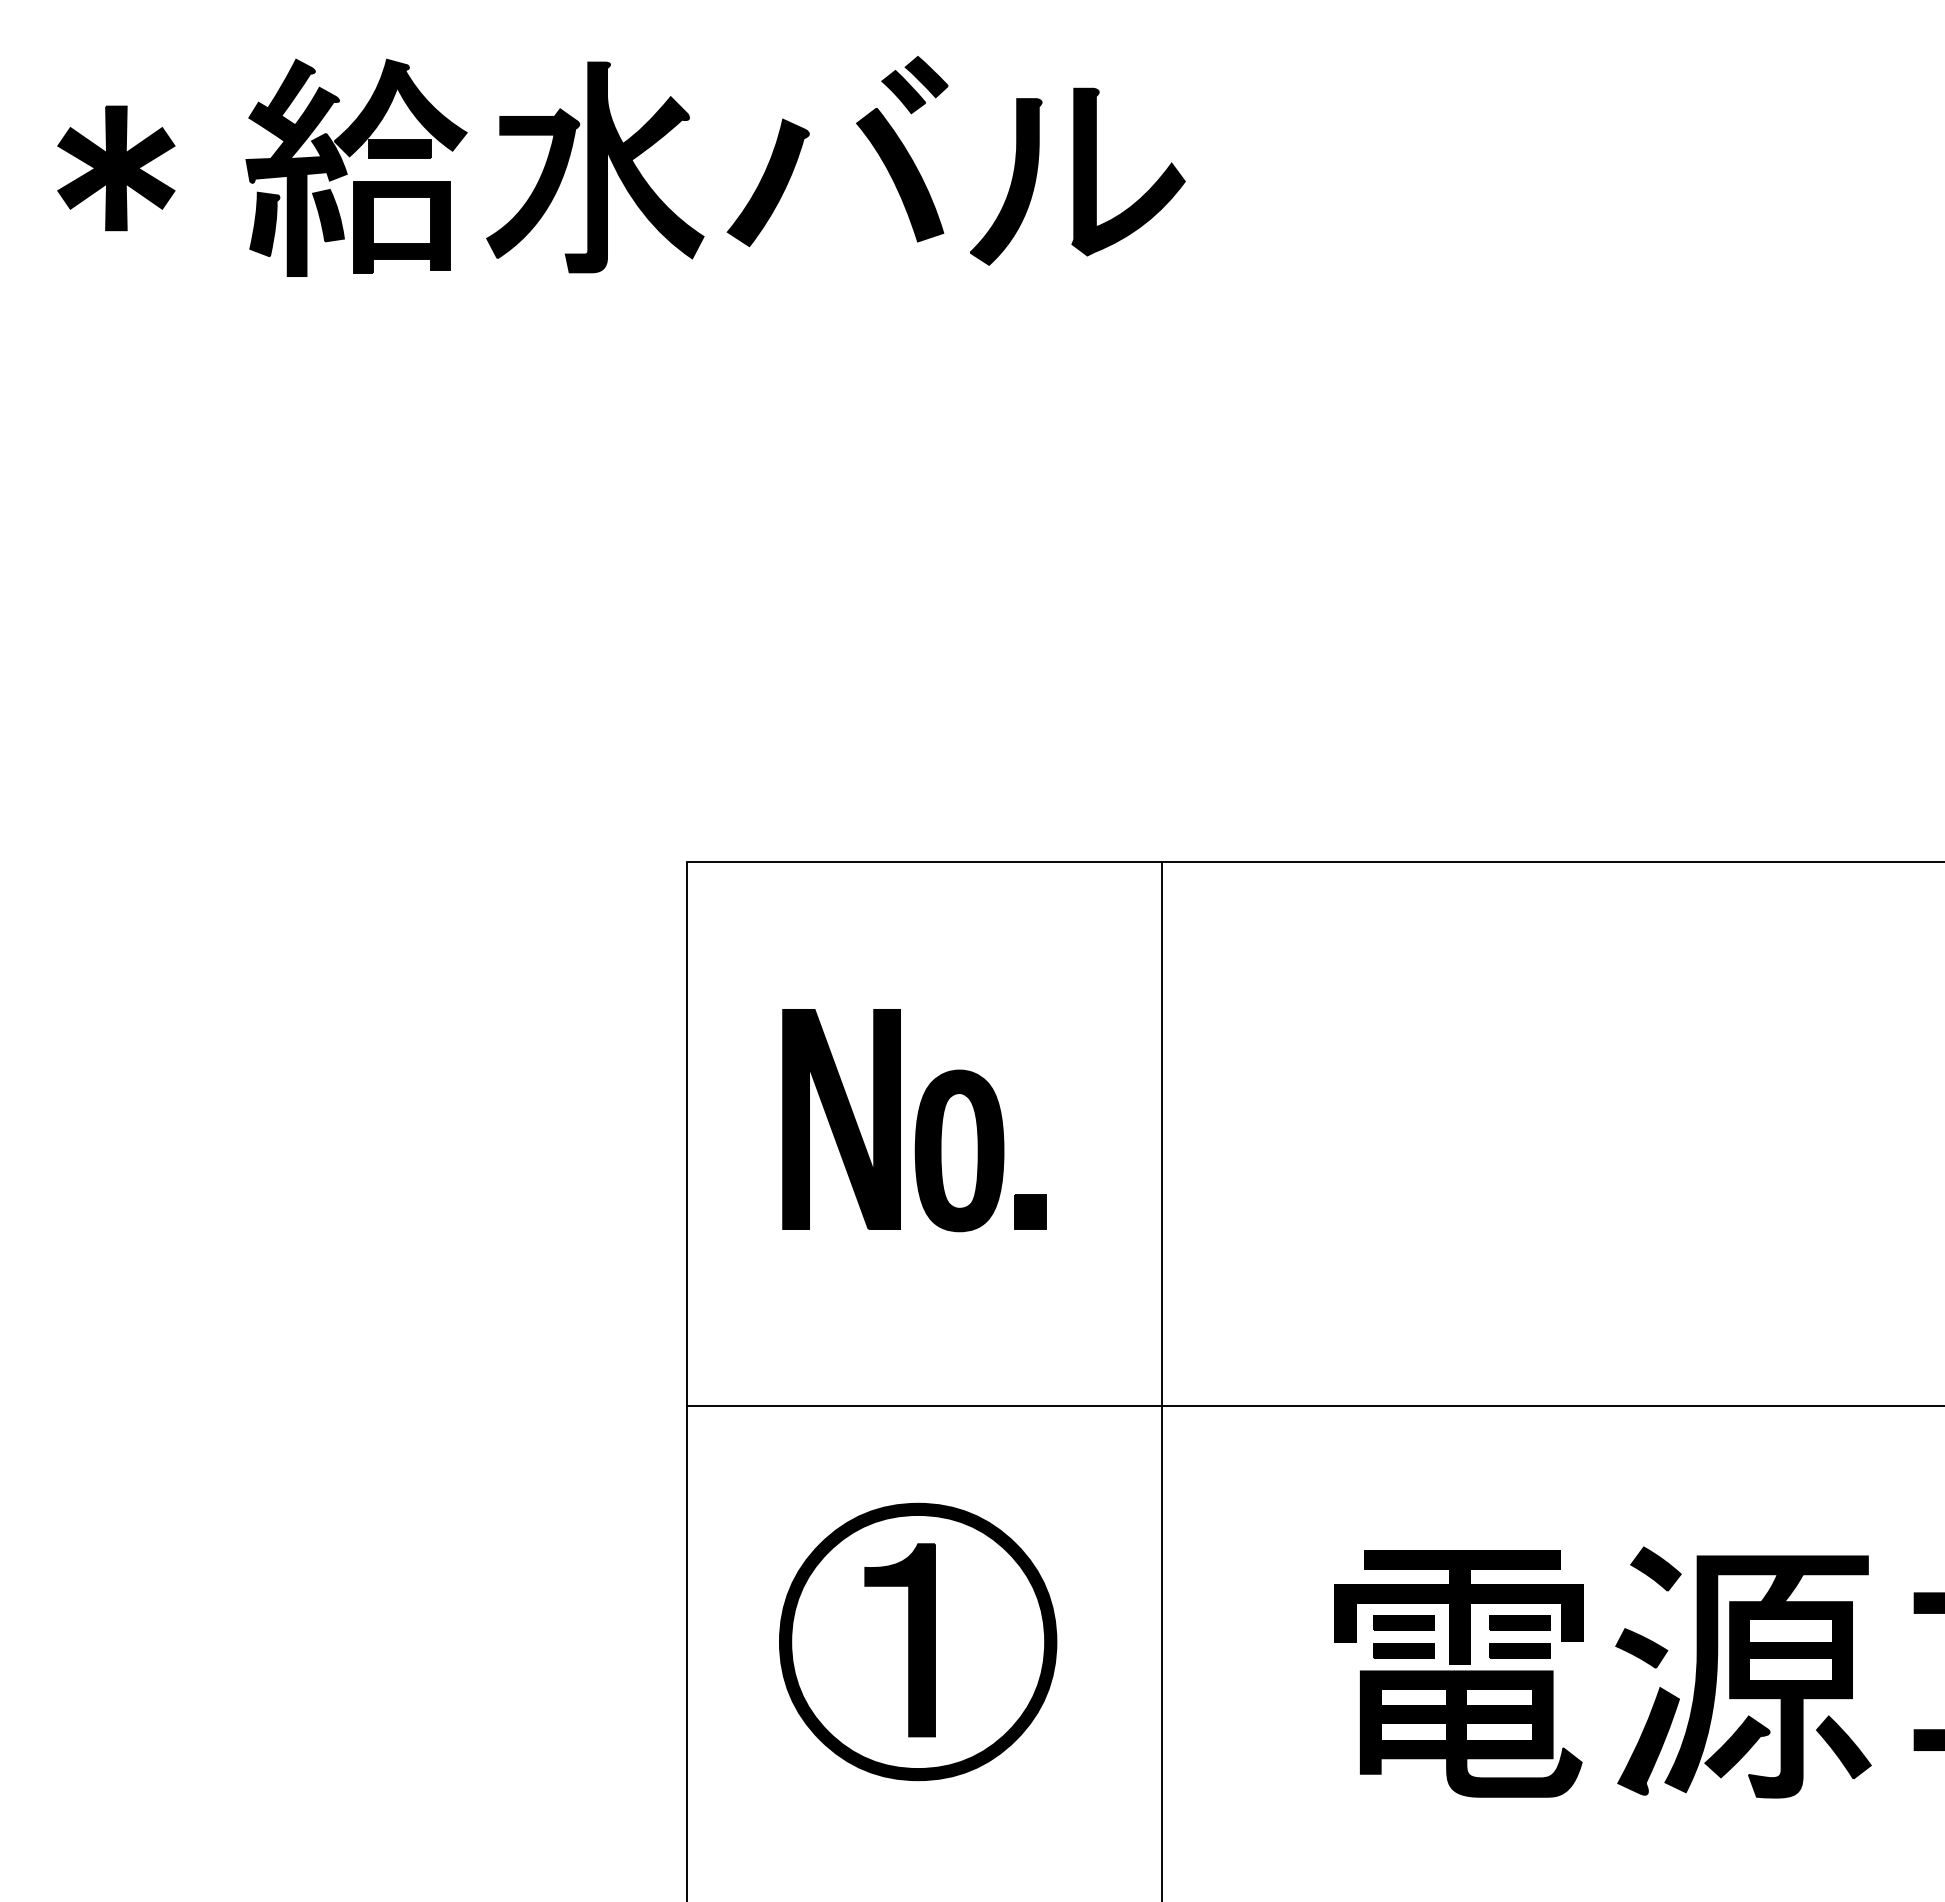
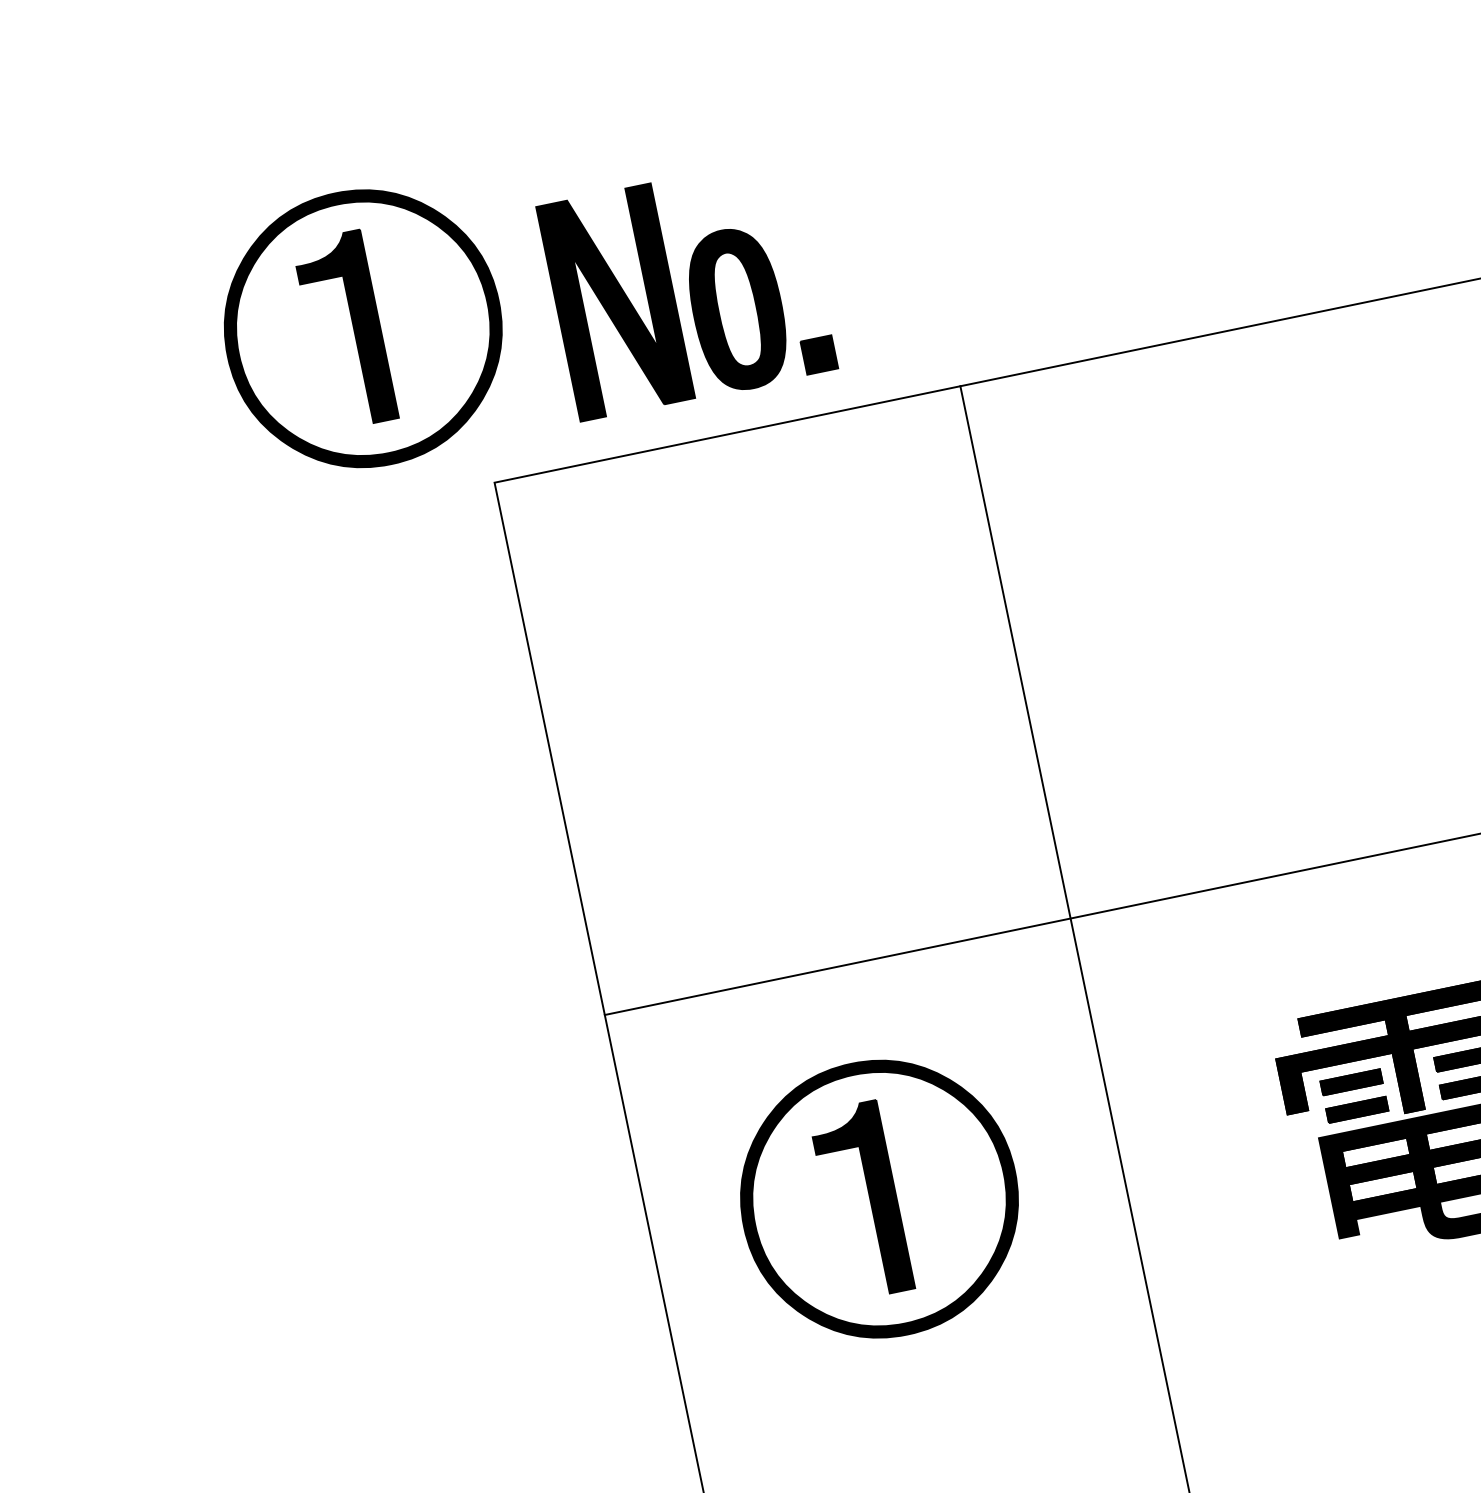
part: (589, 684) -> (363, 328), added
part: (914, 1120) -> (687, 288), moved

